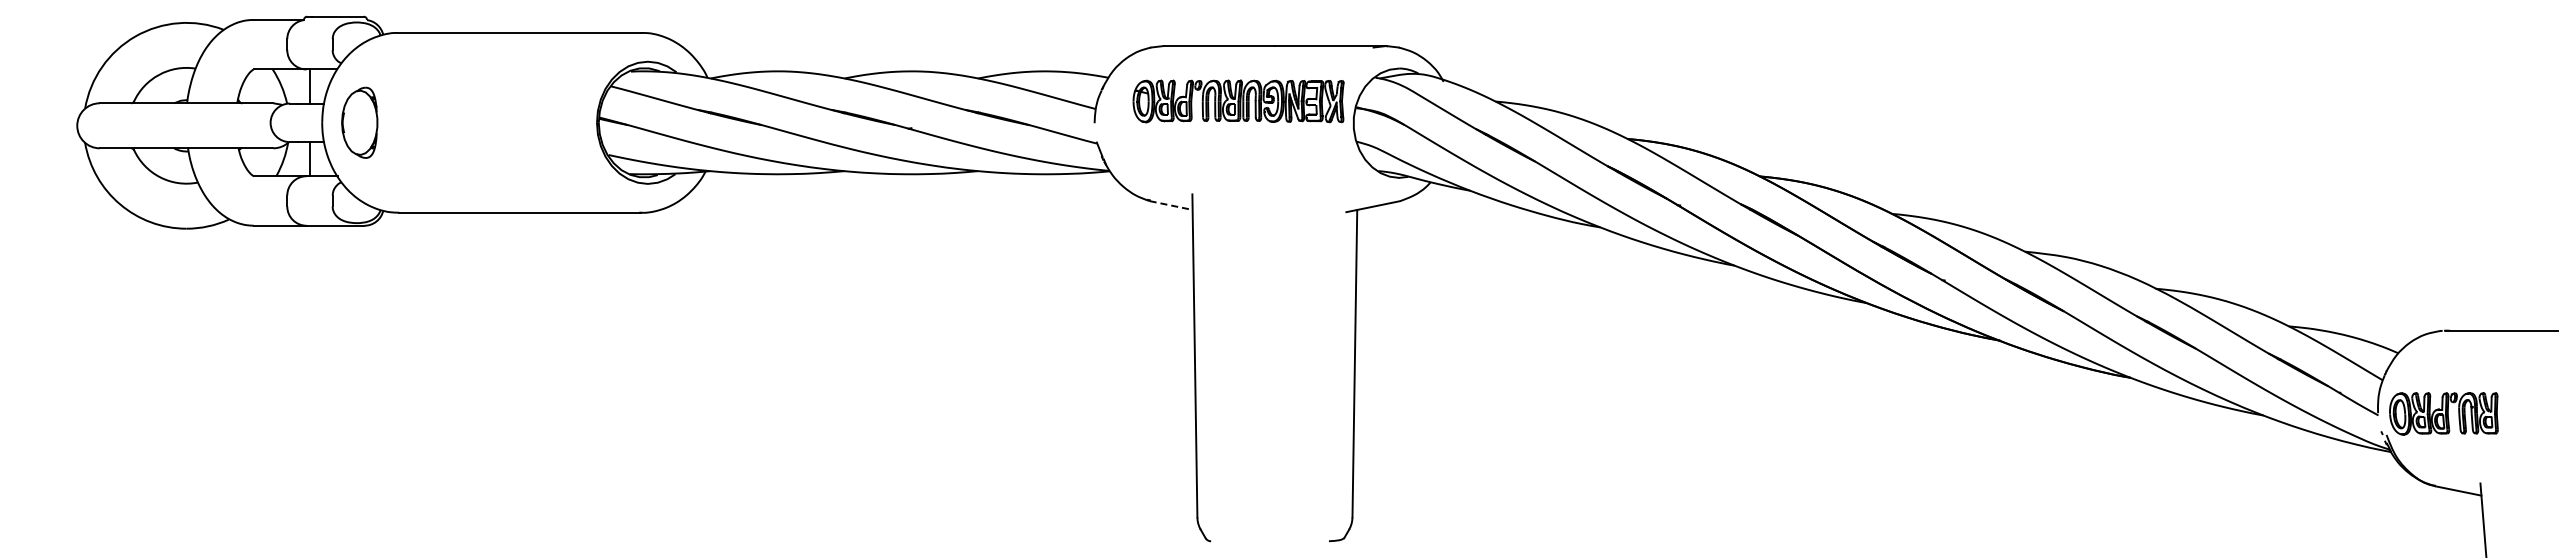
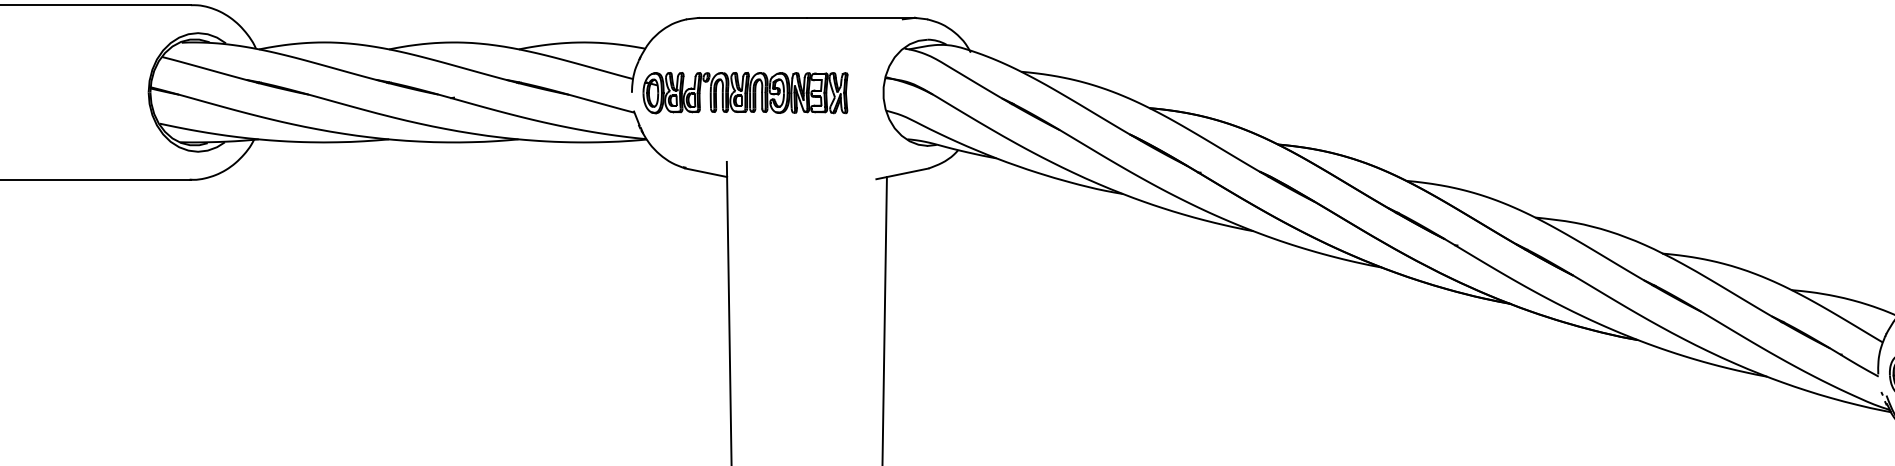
part: (1238, 101) -> (745, 93), moved
line: (1171, 205) -> (706, 172), dashed -> solid

